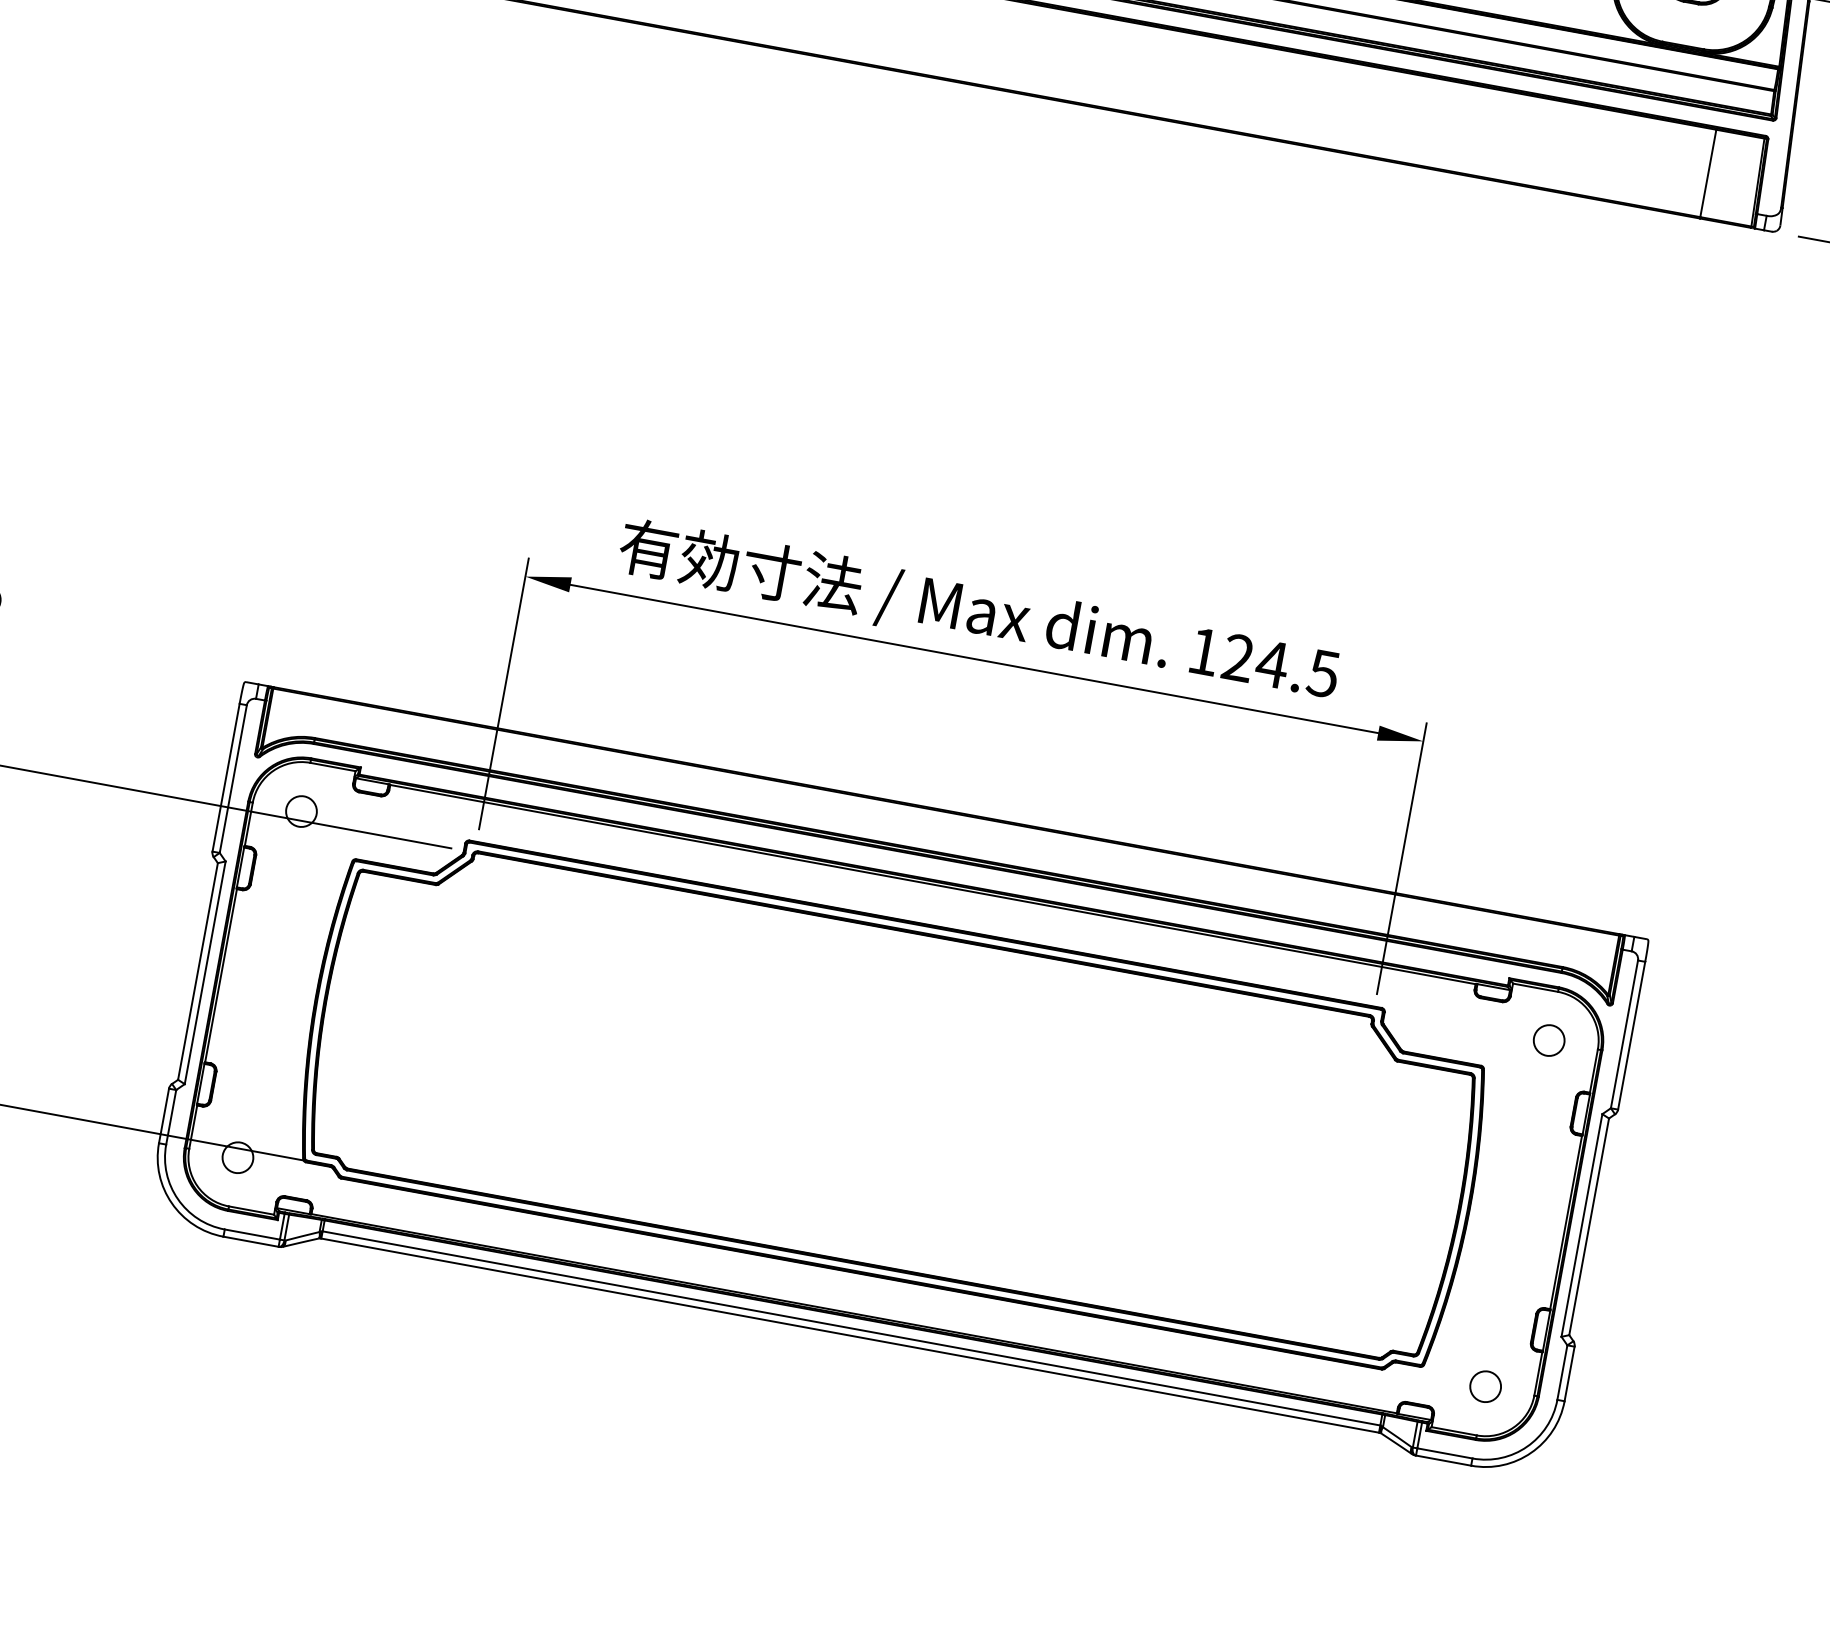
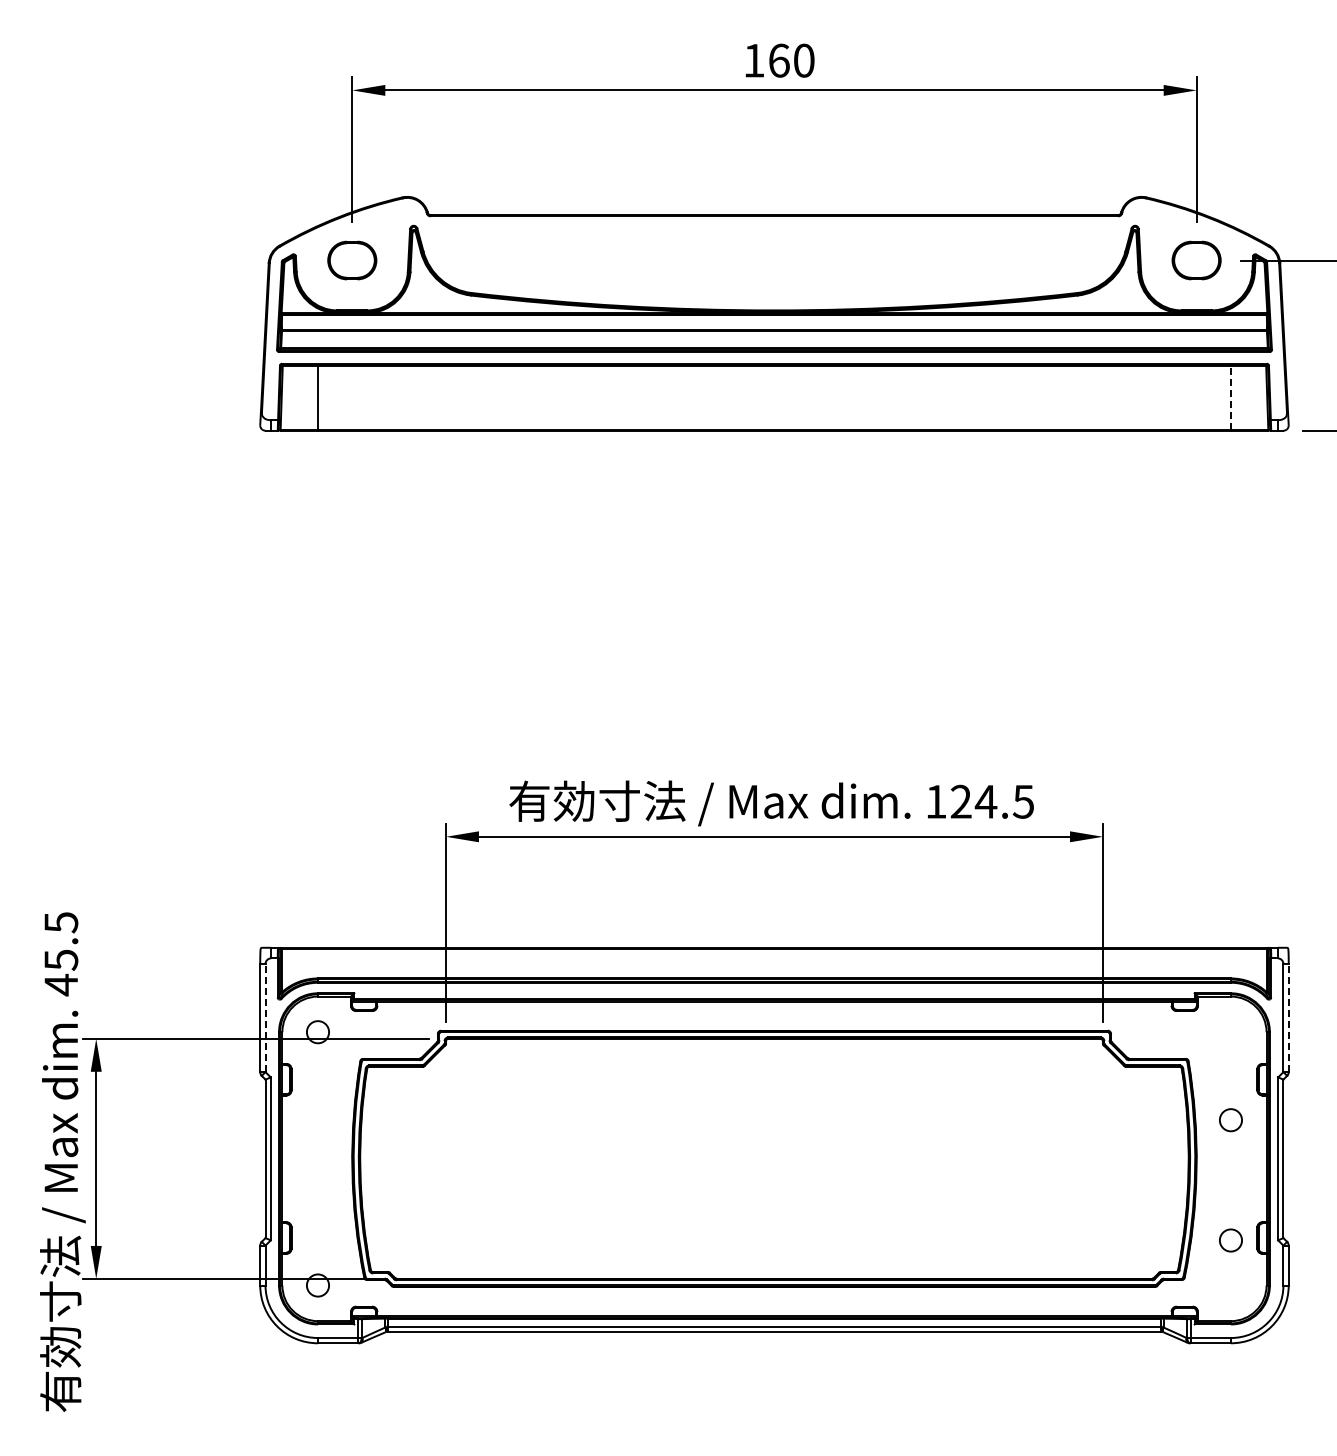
line: (1707, 172) -> (1230, 397), solid -> dashed
line: (233, 778) -> (265, 1017), solid -> dashed
line: (1631, 1034) -> (1288, 1017), solid -> dashed
circle: (1548, 1040) -> (1230, 1120), moved
circle: (1485, 1386) -> (1230, 1240), moved

